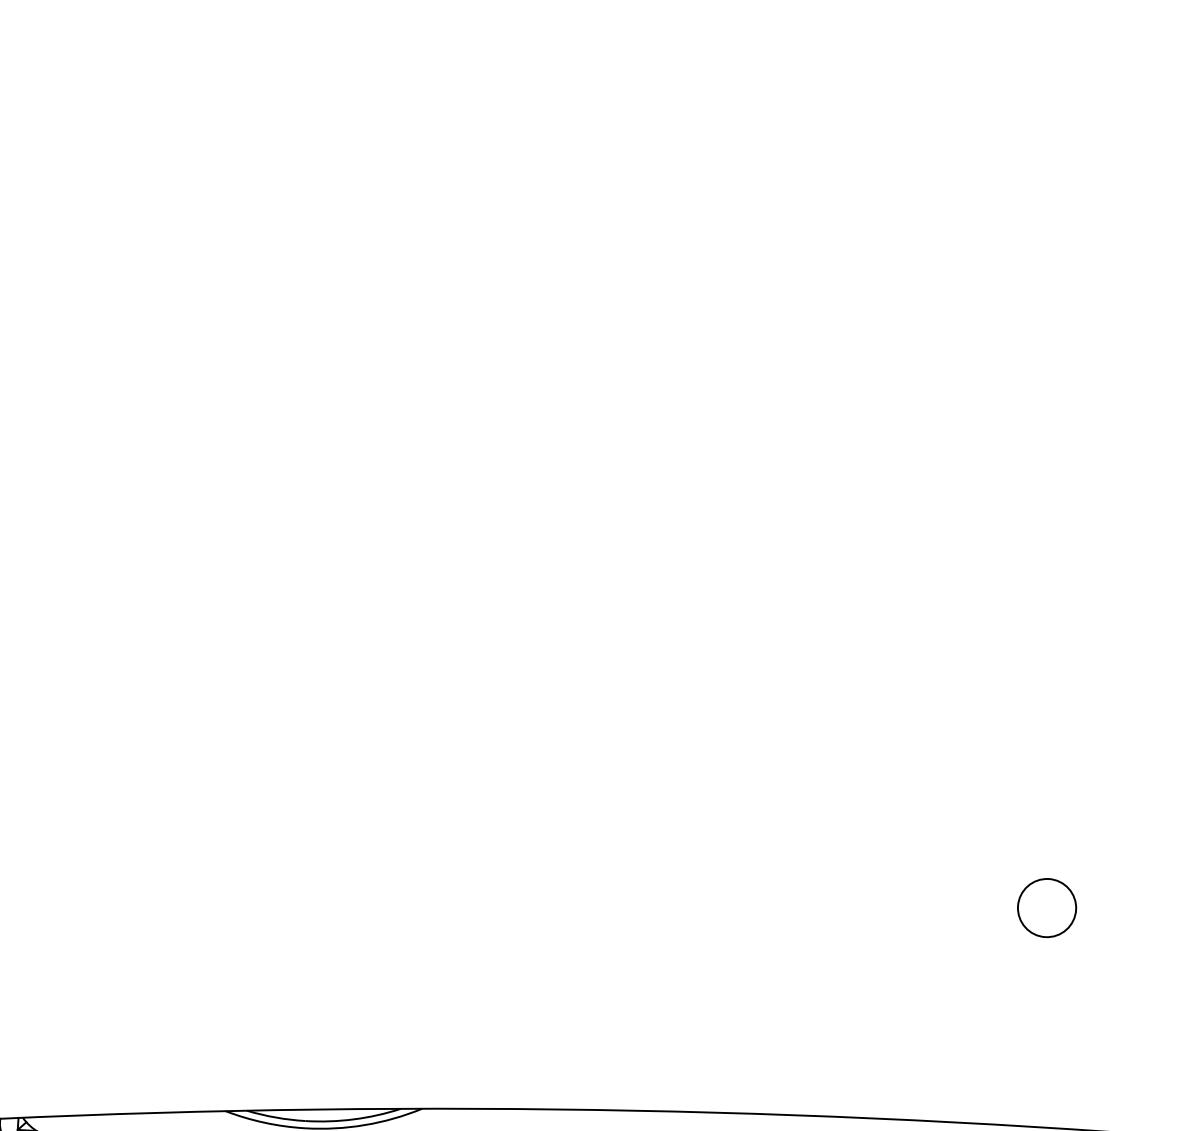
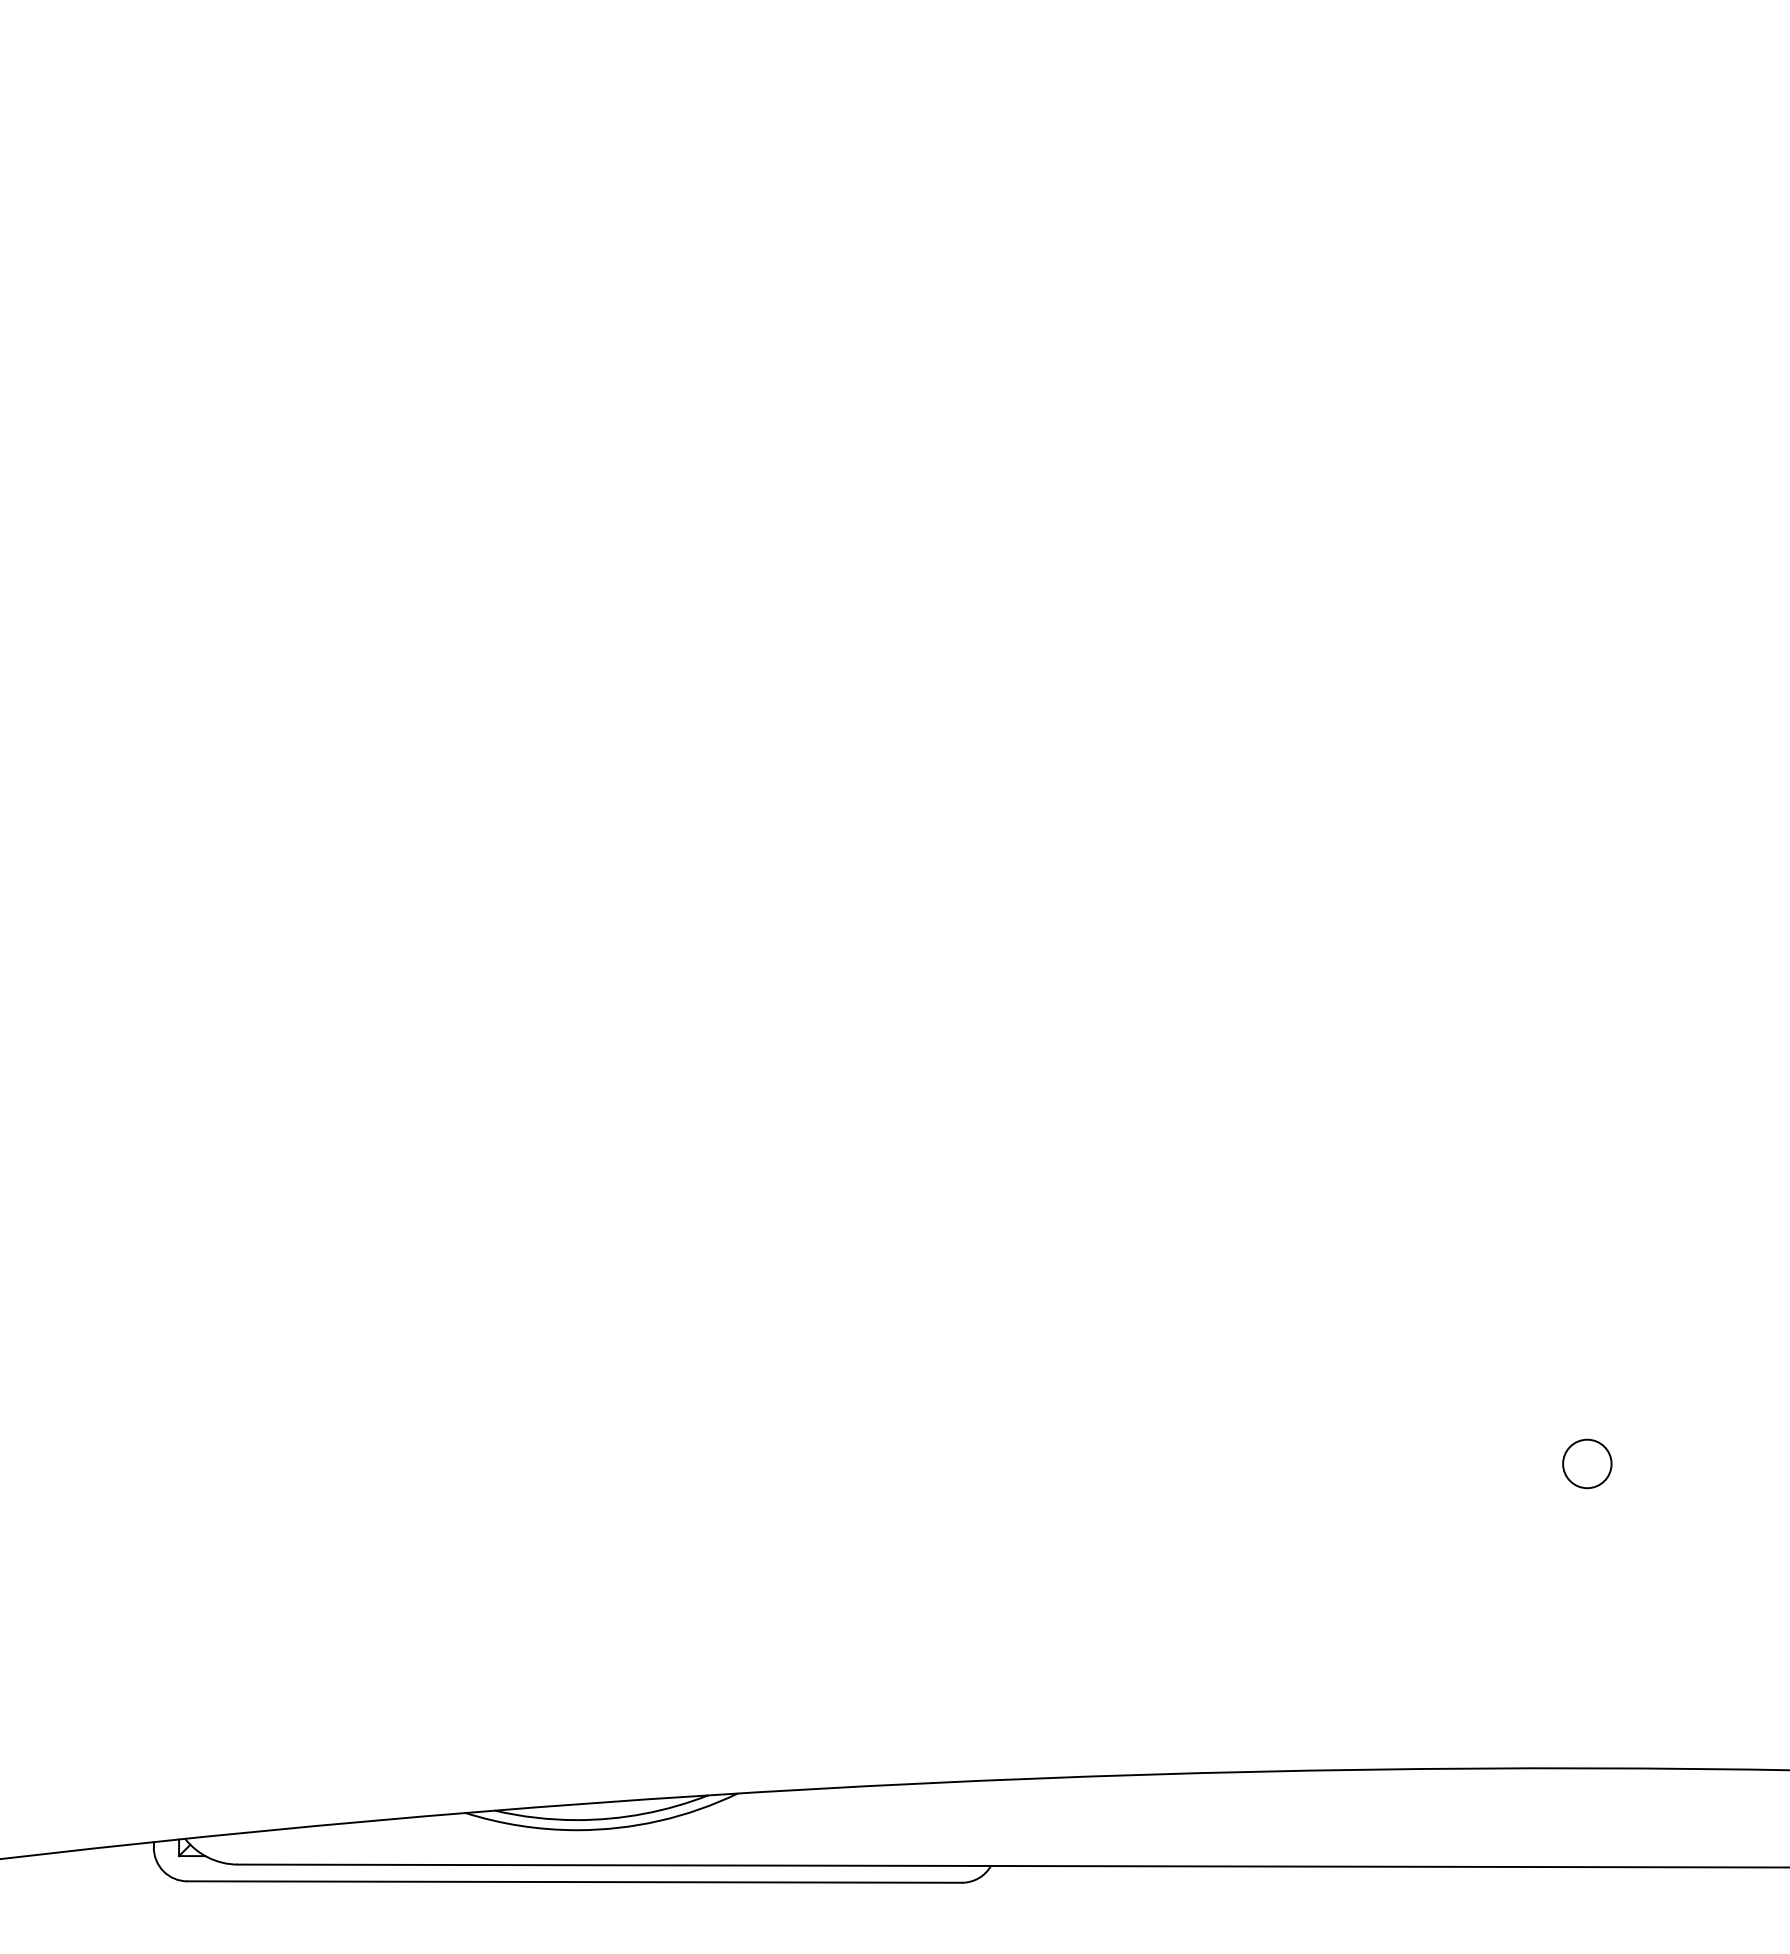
circle: (1047, 907) -> (1587, 1463), size x0.6

